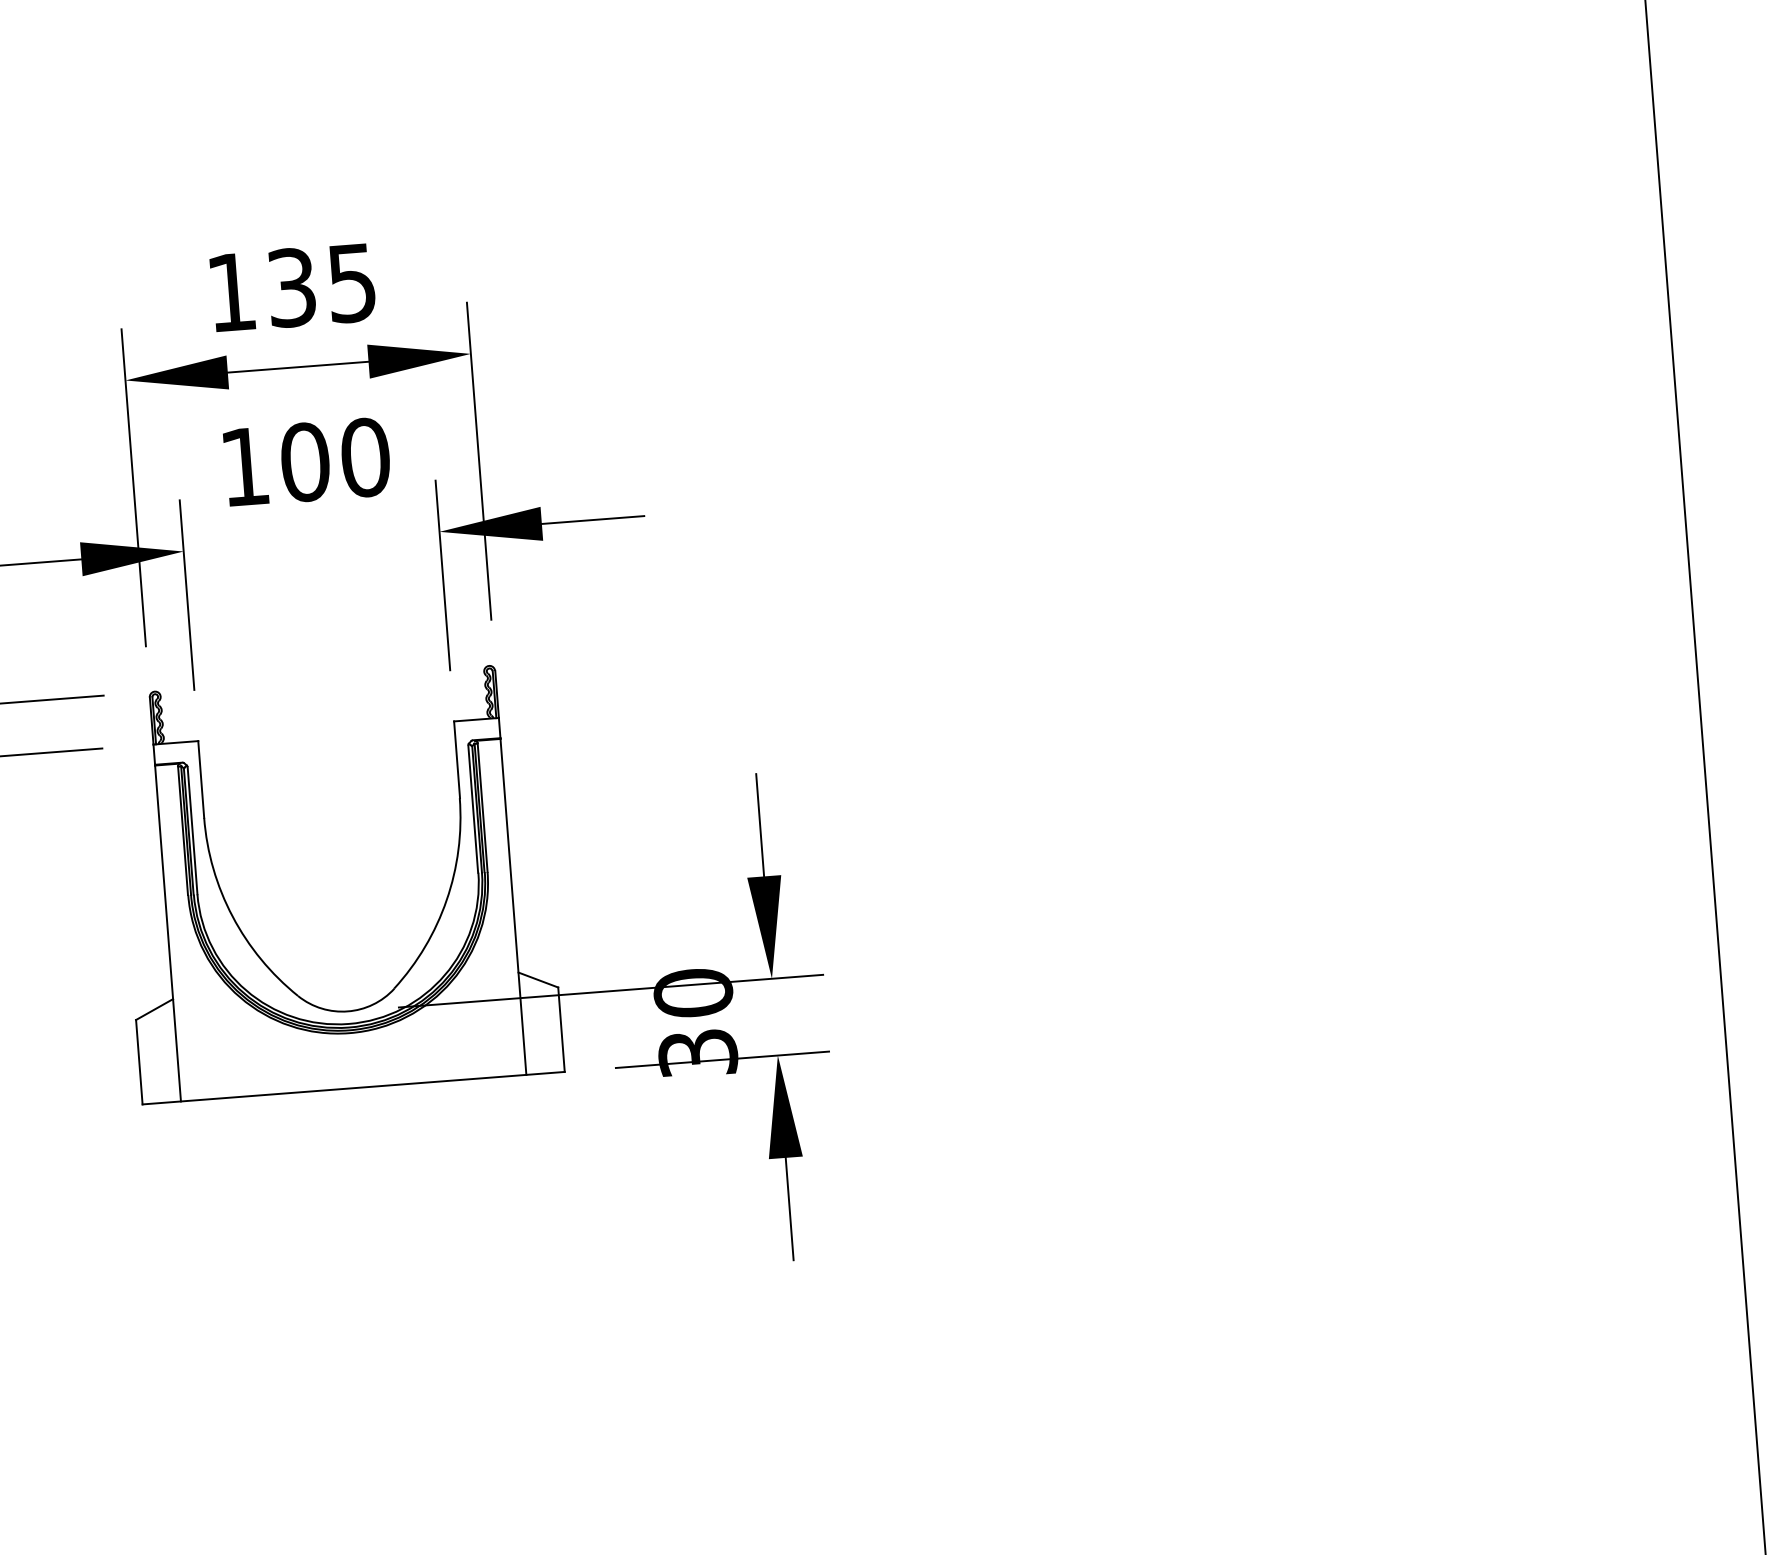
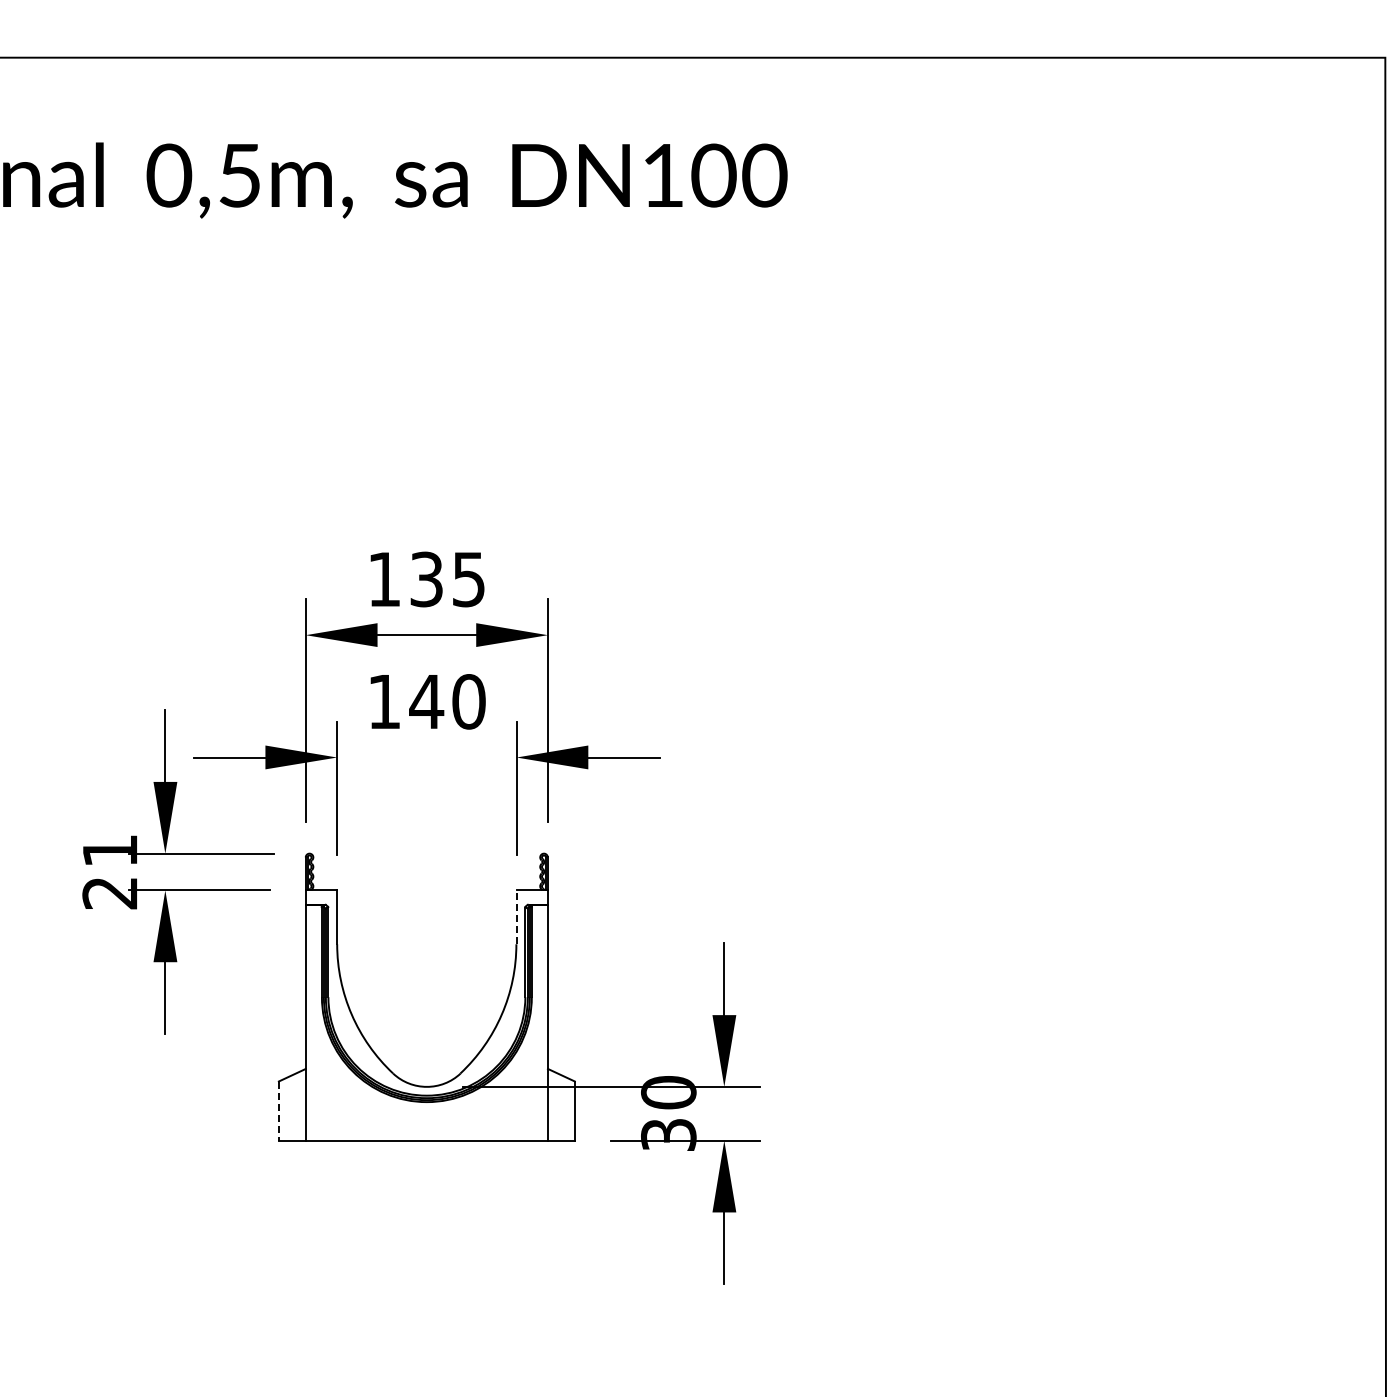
text: (304, 461) -> (426, 701), 100 -> 140
line: (456, 760) -> (516, 917), solid -> dashed
line: (138, 1062) -> (278, 1111), solid -> dashed

